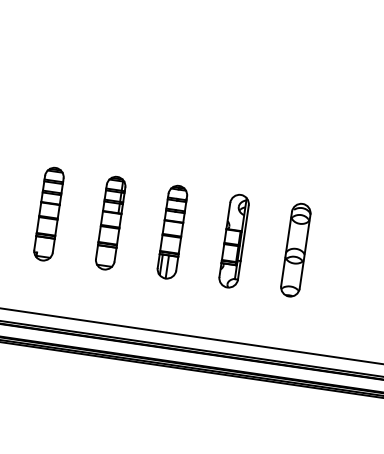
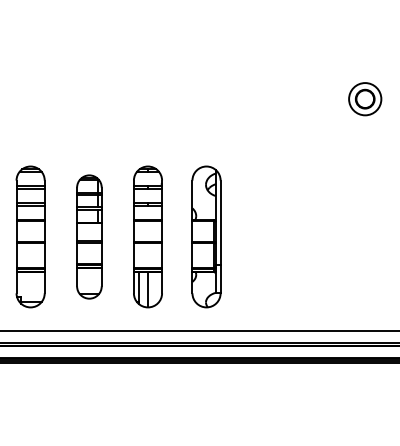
part: (48, 214) -> (30, 237), size x1.6
part: (109, 223) -> (88, 237), size x1.4
part: (171, 232) -> (147, 237), size x1.6
part: (233, 241) -> (206, 237), size x1.6
part: (295, 250) -> (265, 237), removed

